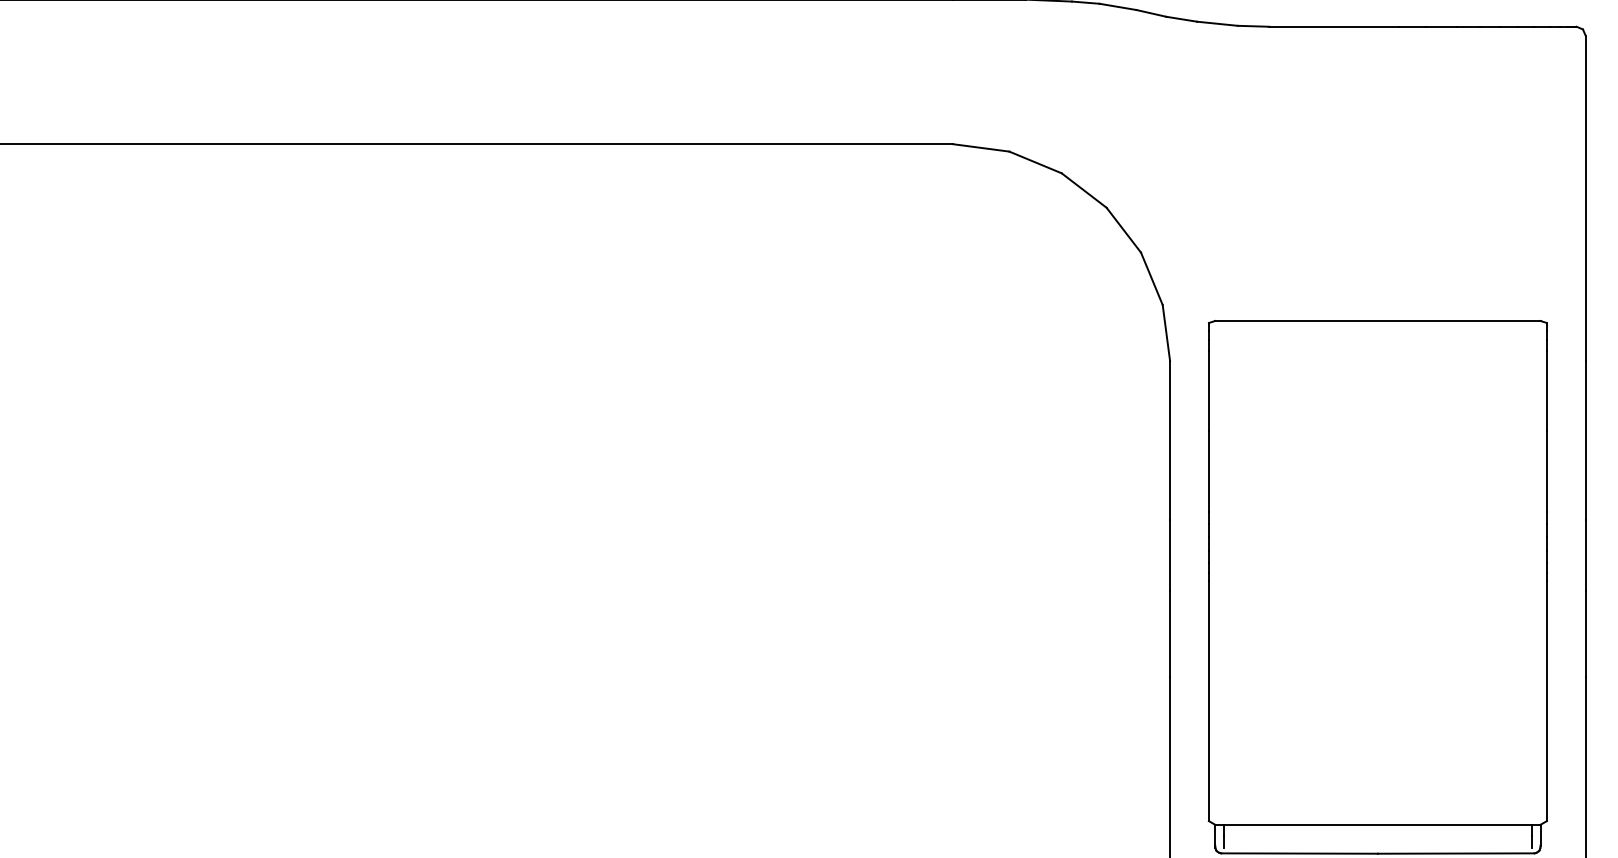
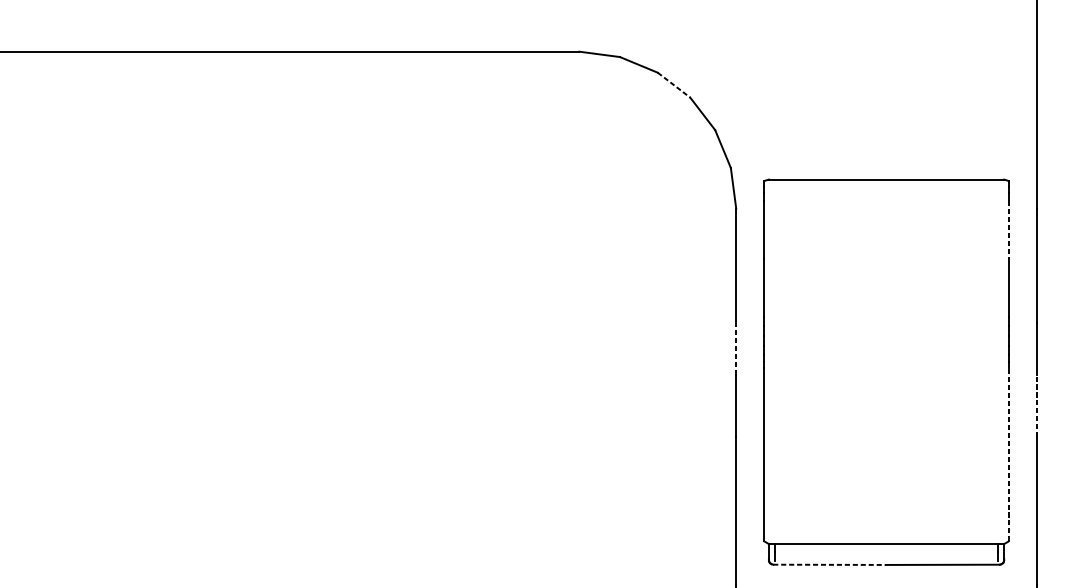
line: (1084, 190) -> (674, 85), solid -> dashed
line: (1546, 391) -> (1008, 230), solid -> dashed
line: (1170, 555) -> (736, 349), solid -> dashed
line: (1585, 633) -> (1036, 405), solid -> dashed
line: (1546, 700) -> (1008, 454), solid -> dashed
line: (1300, 853) -> (830, 564), solid -> dashed

